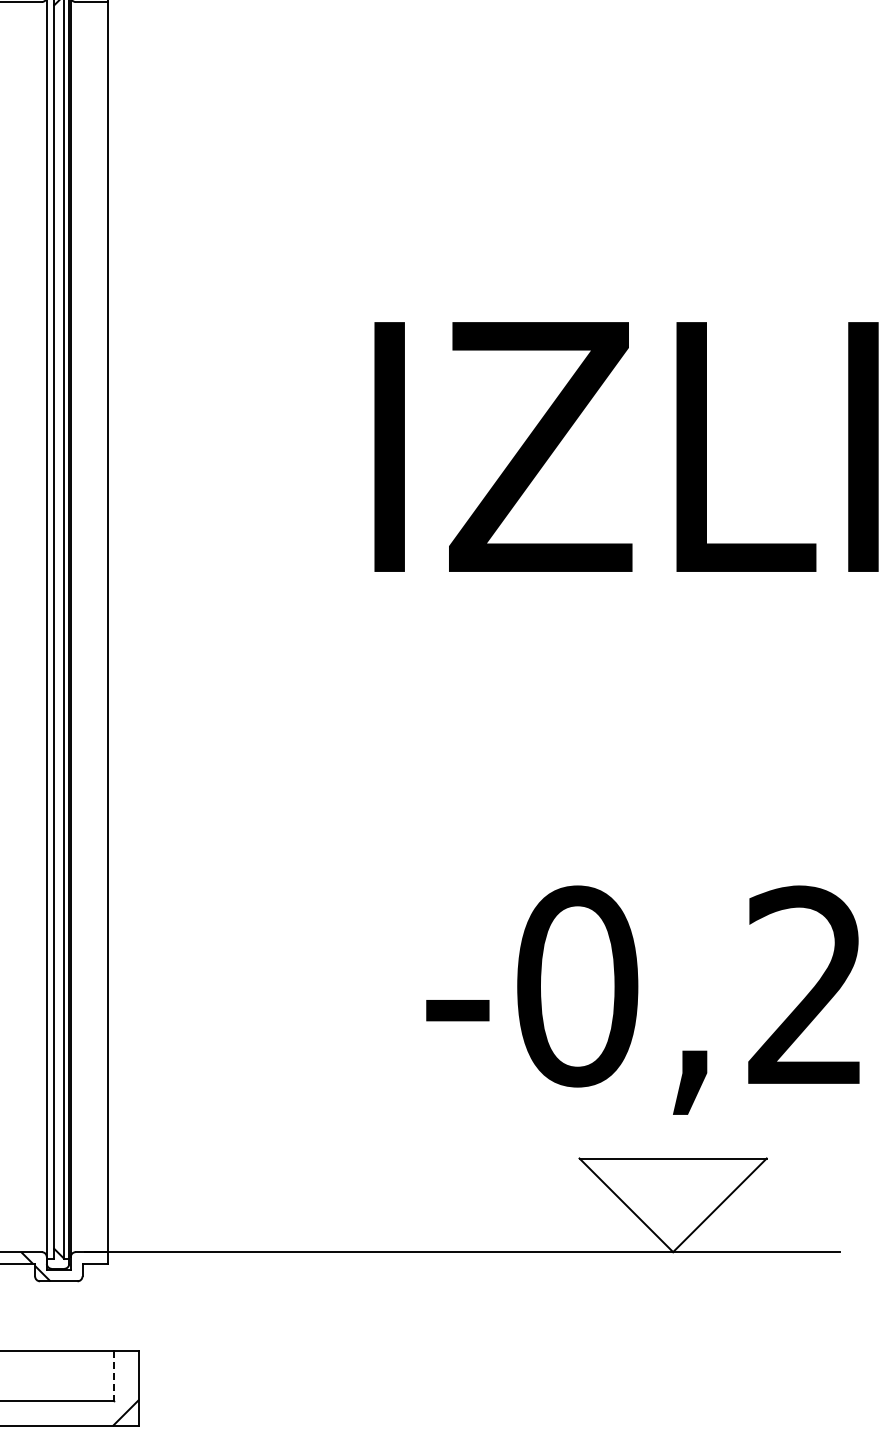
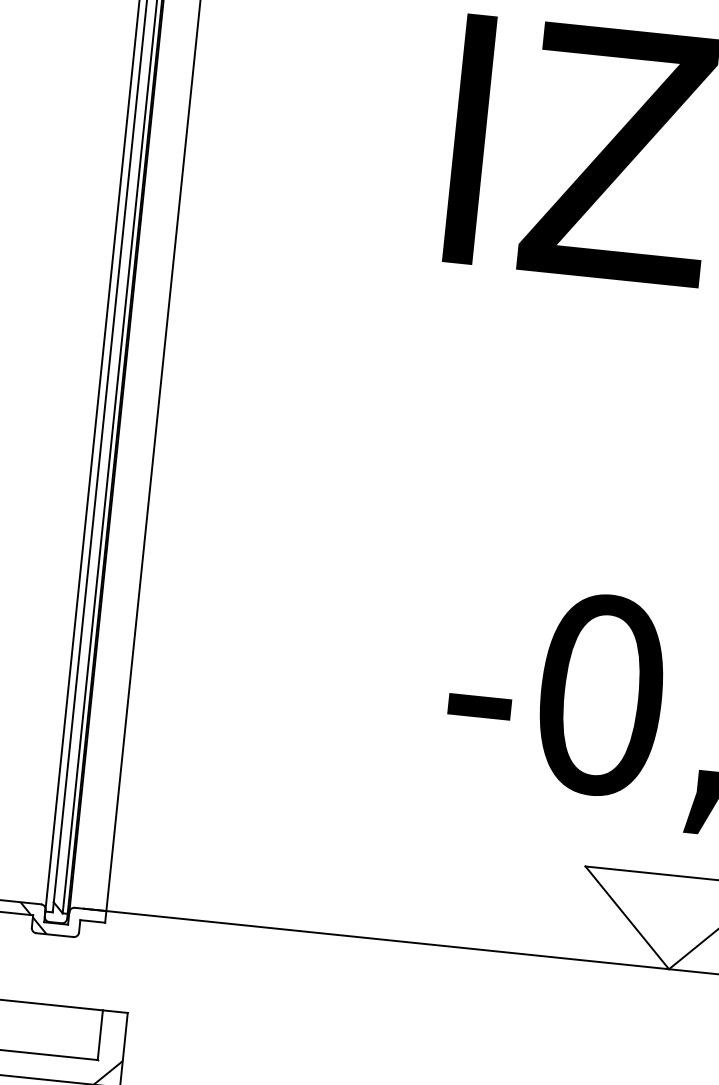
line: (114, 1376) -> (100, 1035), dashed -> solid

